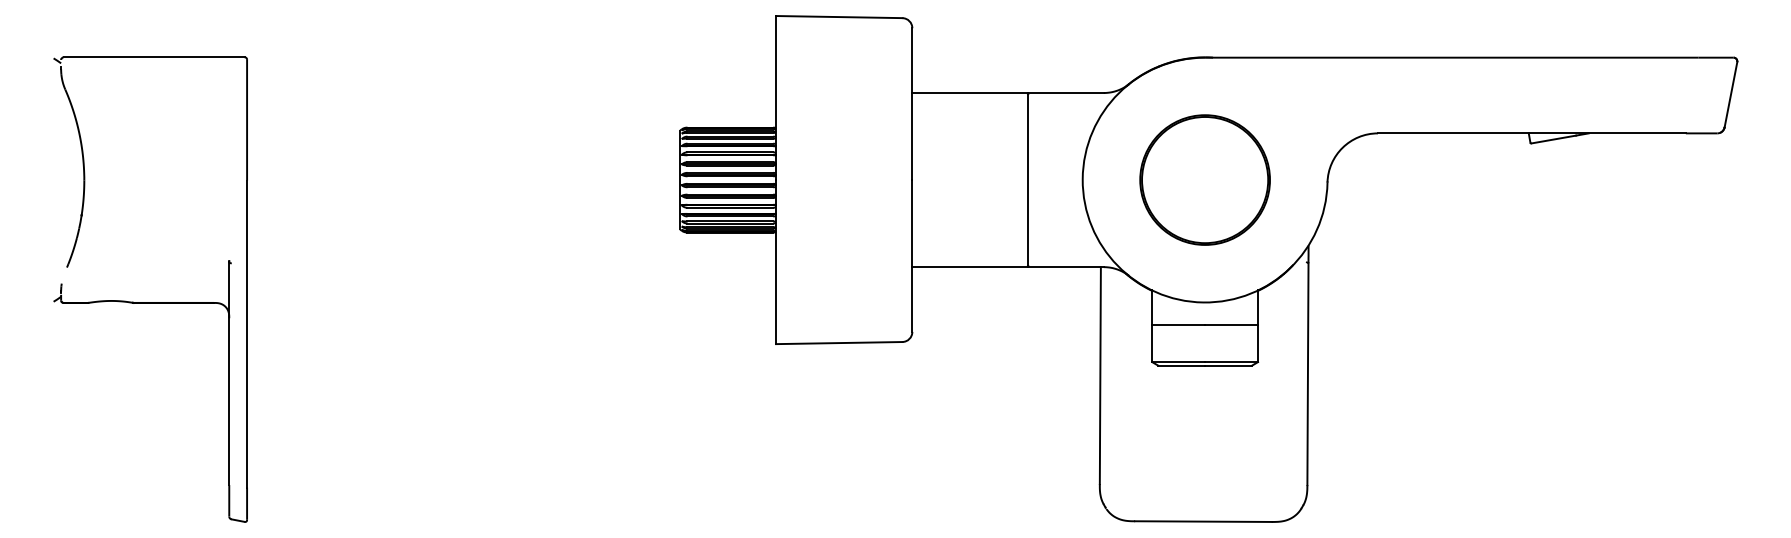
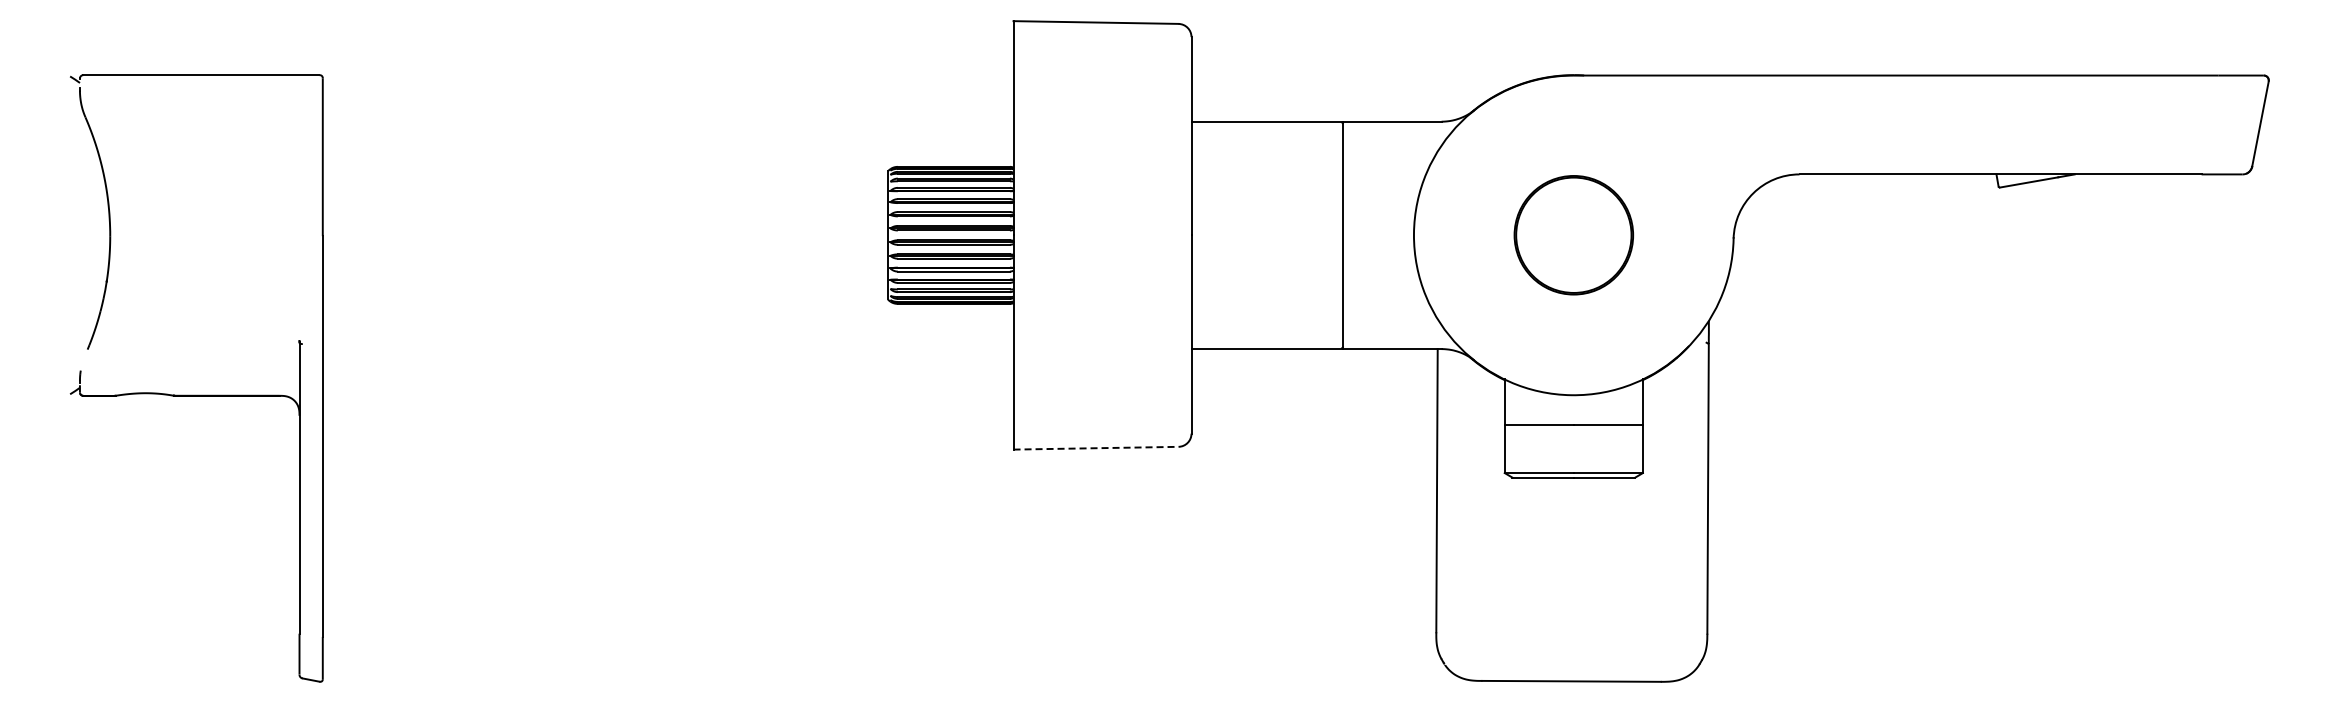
part: (1204, 179) -> (1573, 234), size x0.7
line: (839, 343) -> (1096, 448), solid -> dashed

